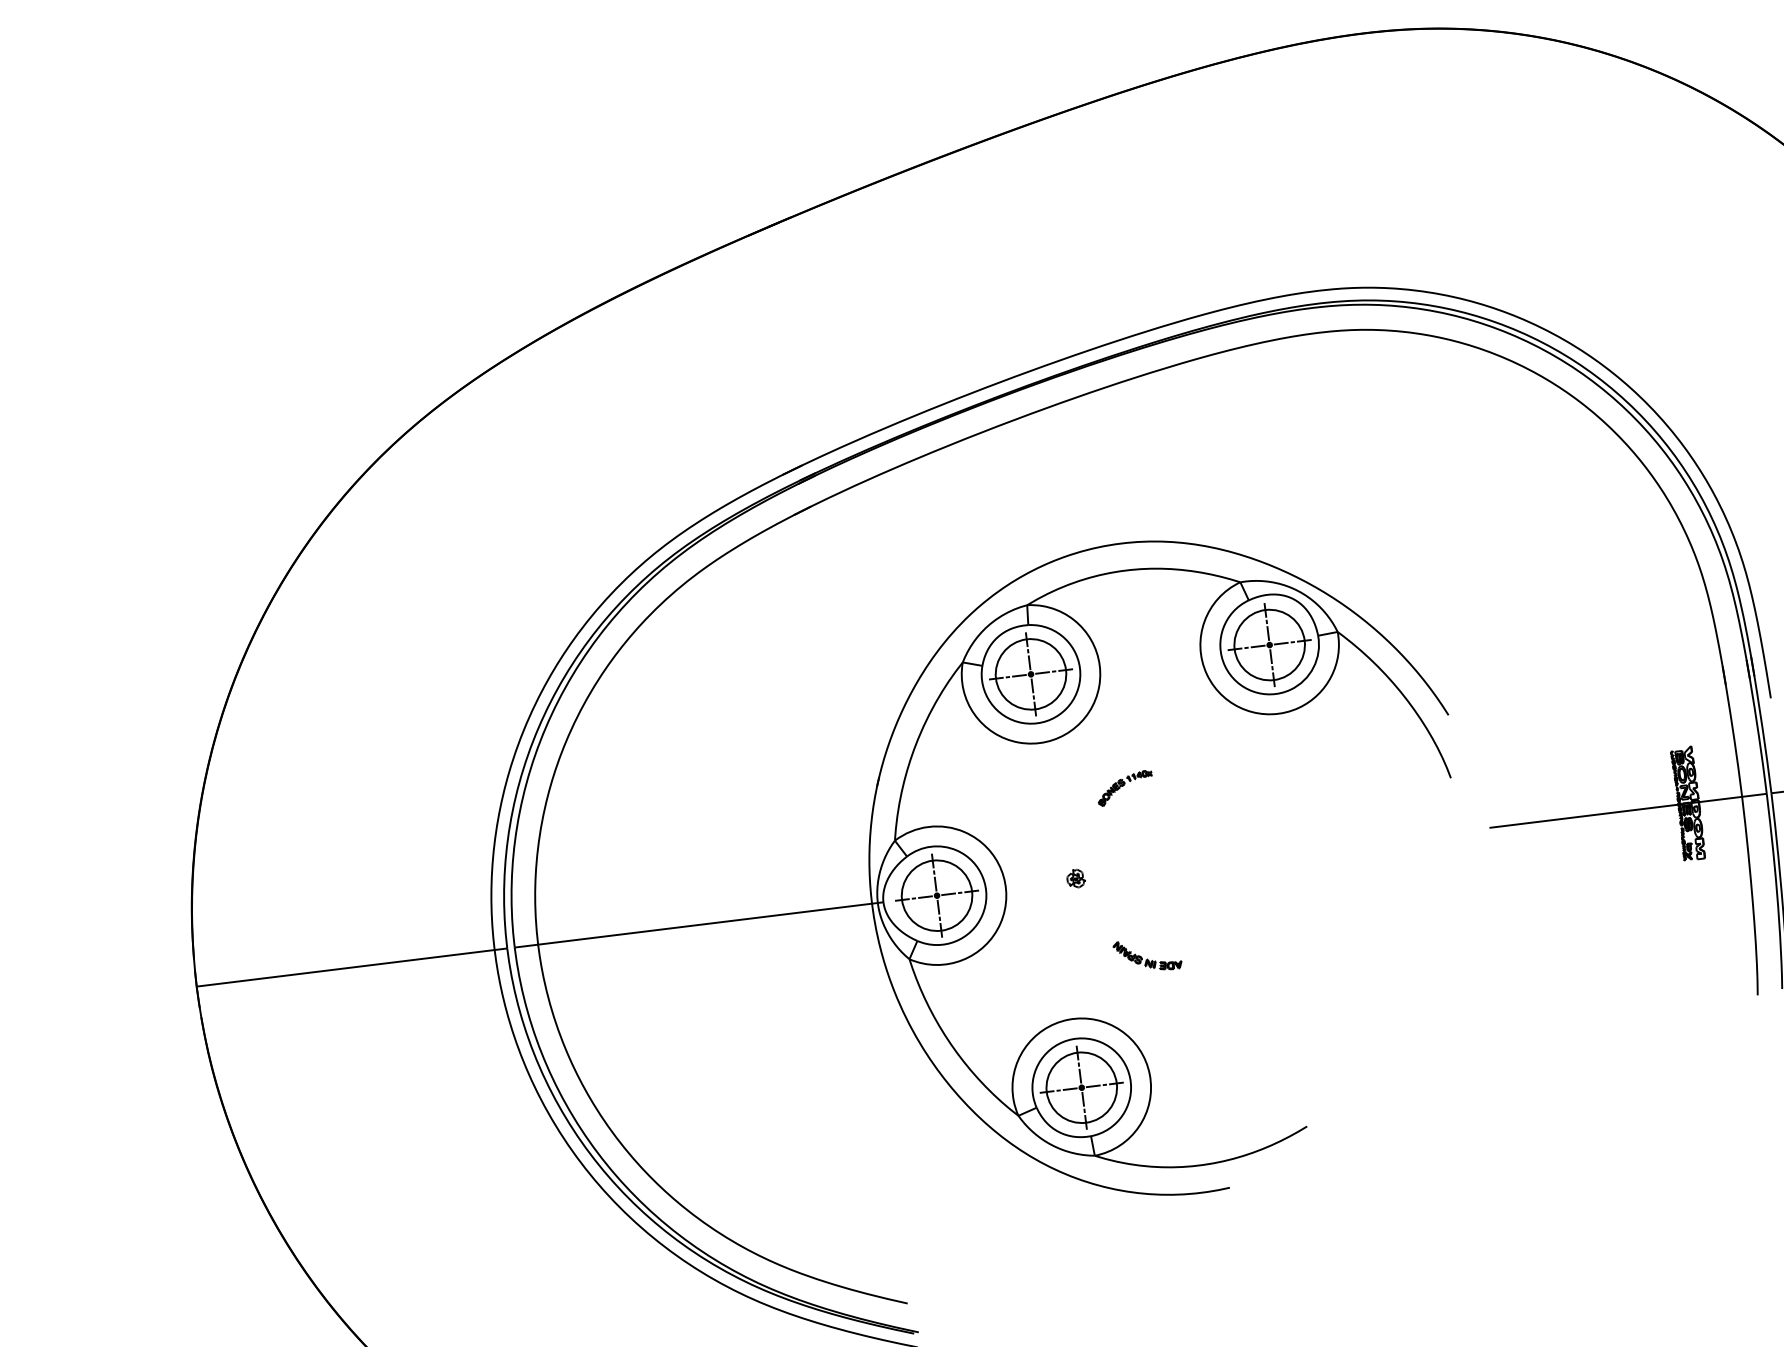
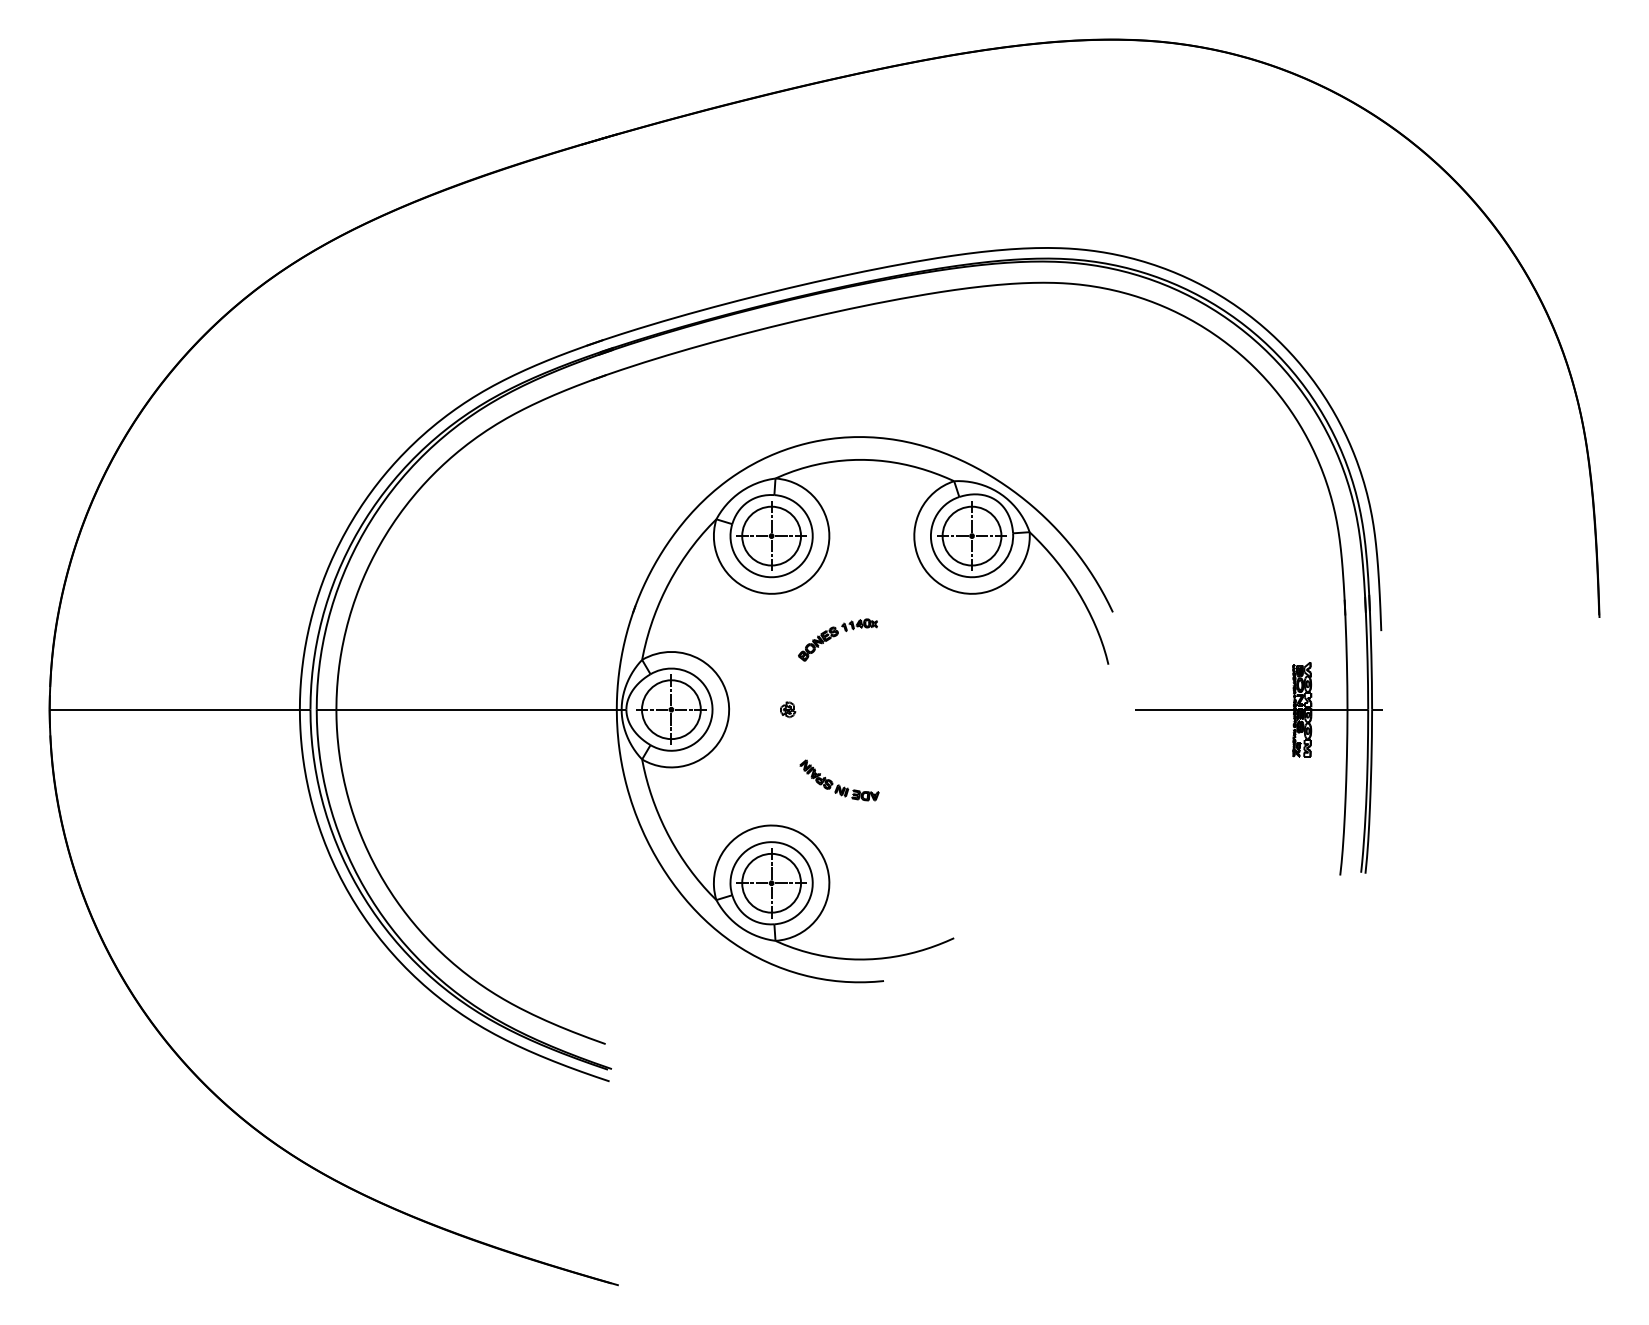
part: (1124, 787) -> (837, 639), size x1.67
part: (1147, 955) -> (839, 780), size x1.43

